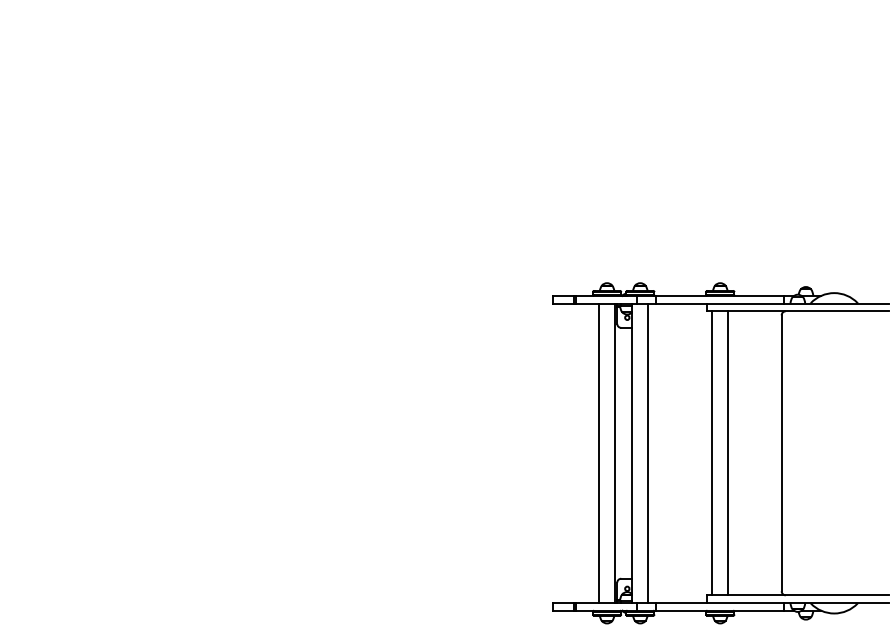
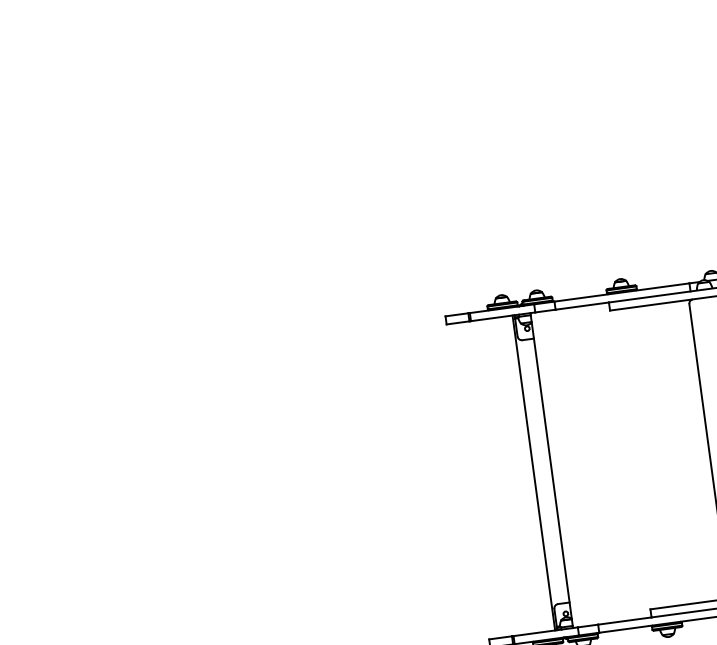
line: (599, 453) -> (517, 475), removed
line: (648, 453) -> (568, 468), removed
line: (712, 453) -> (636, 459), removed
line: (728, 453) -> (653, 457), removed

